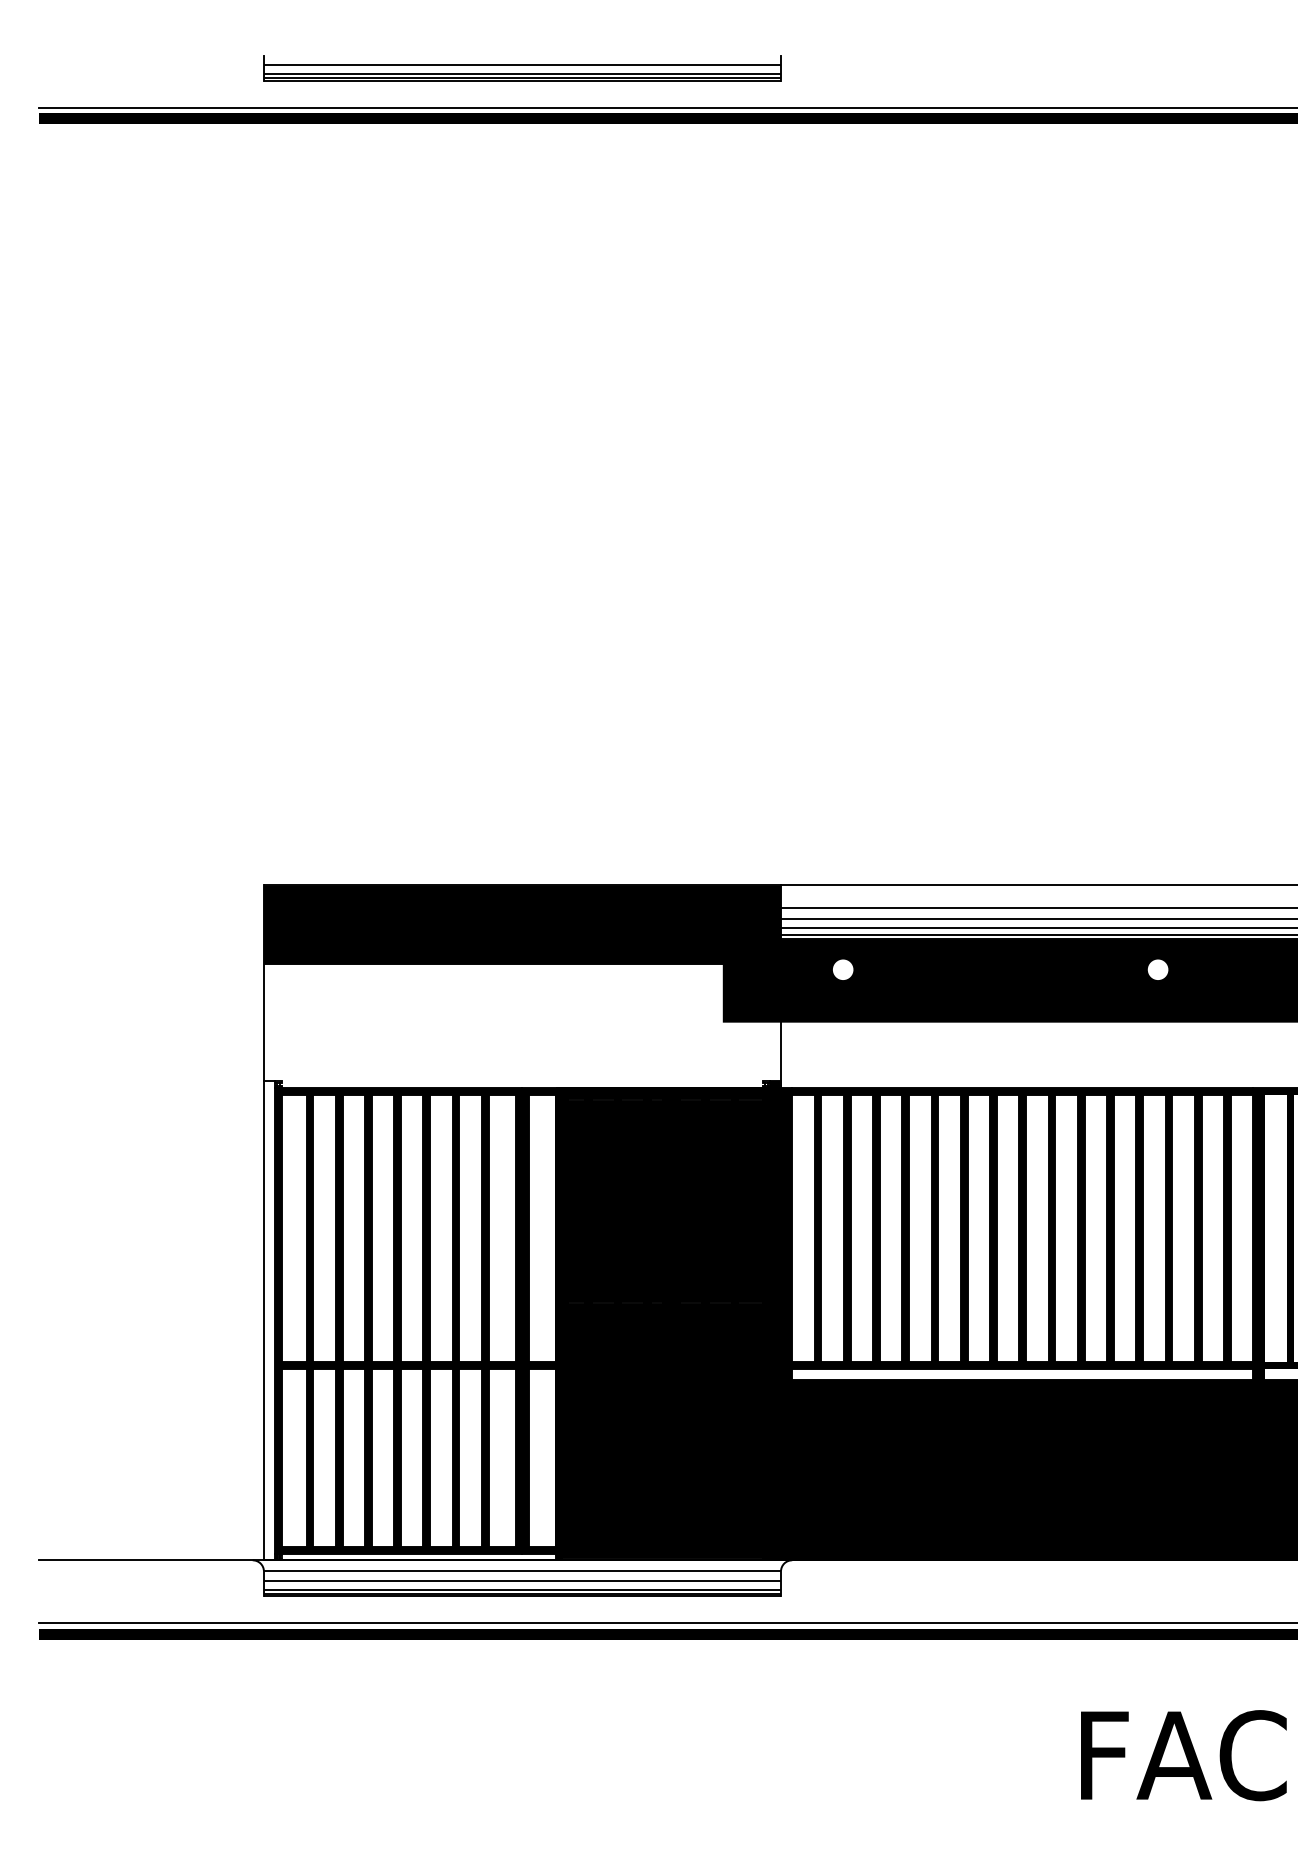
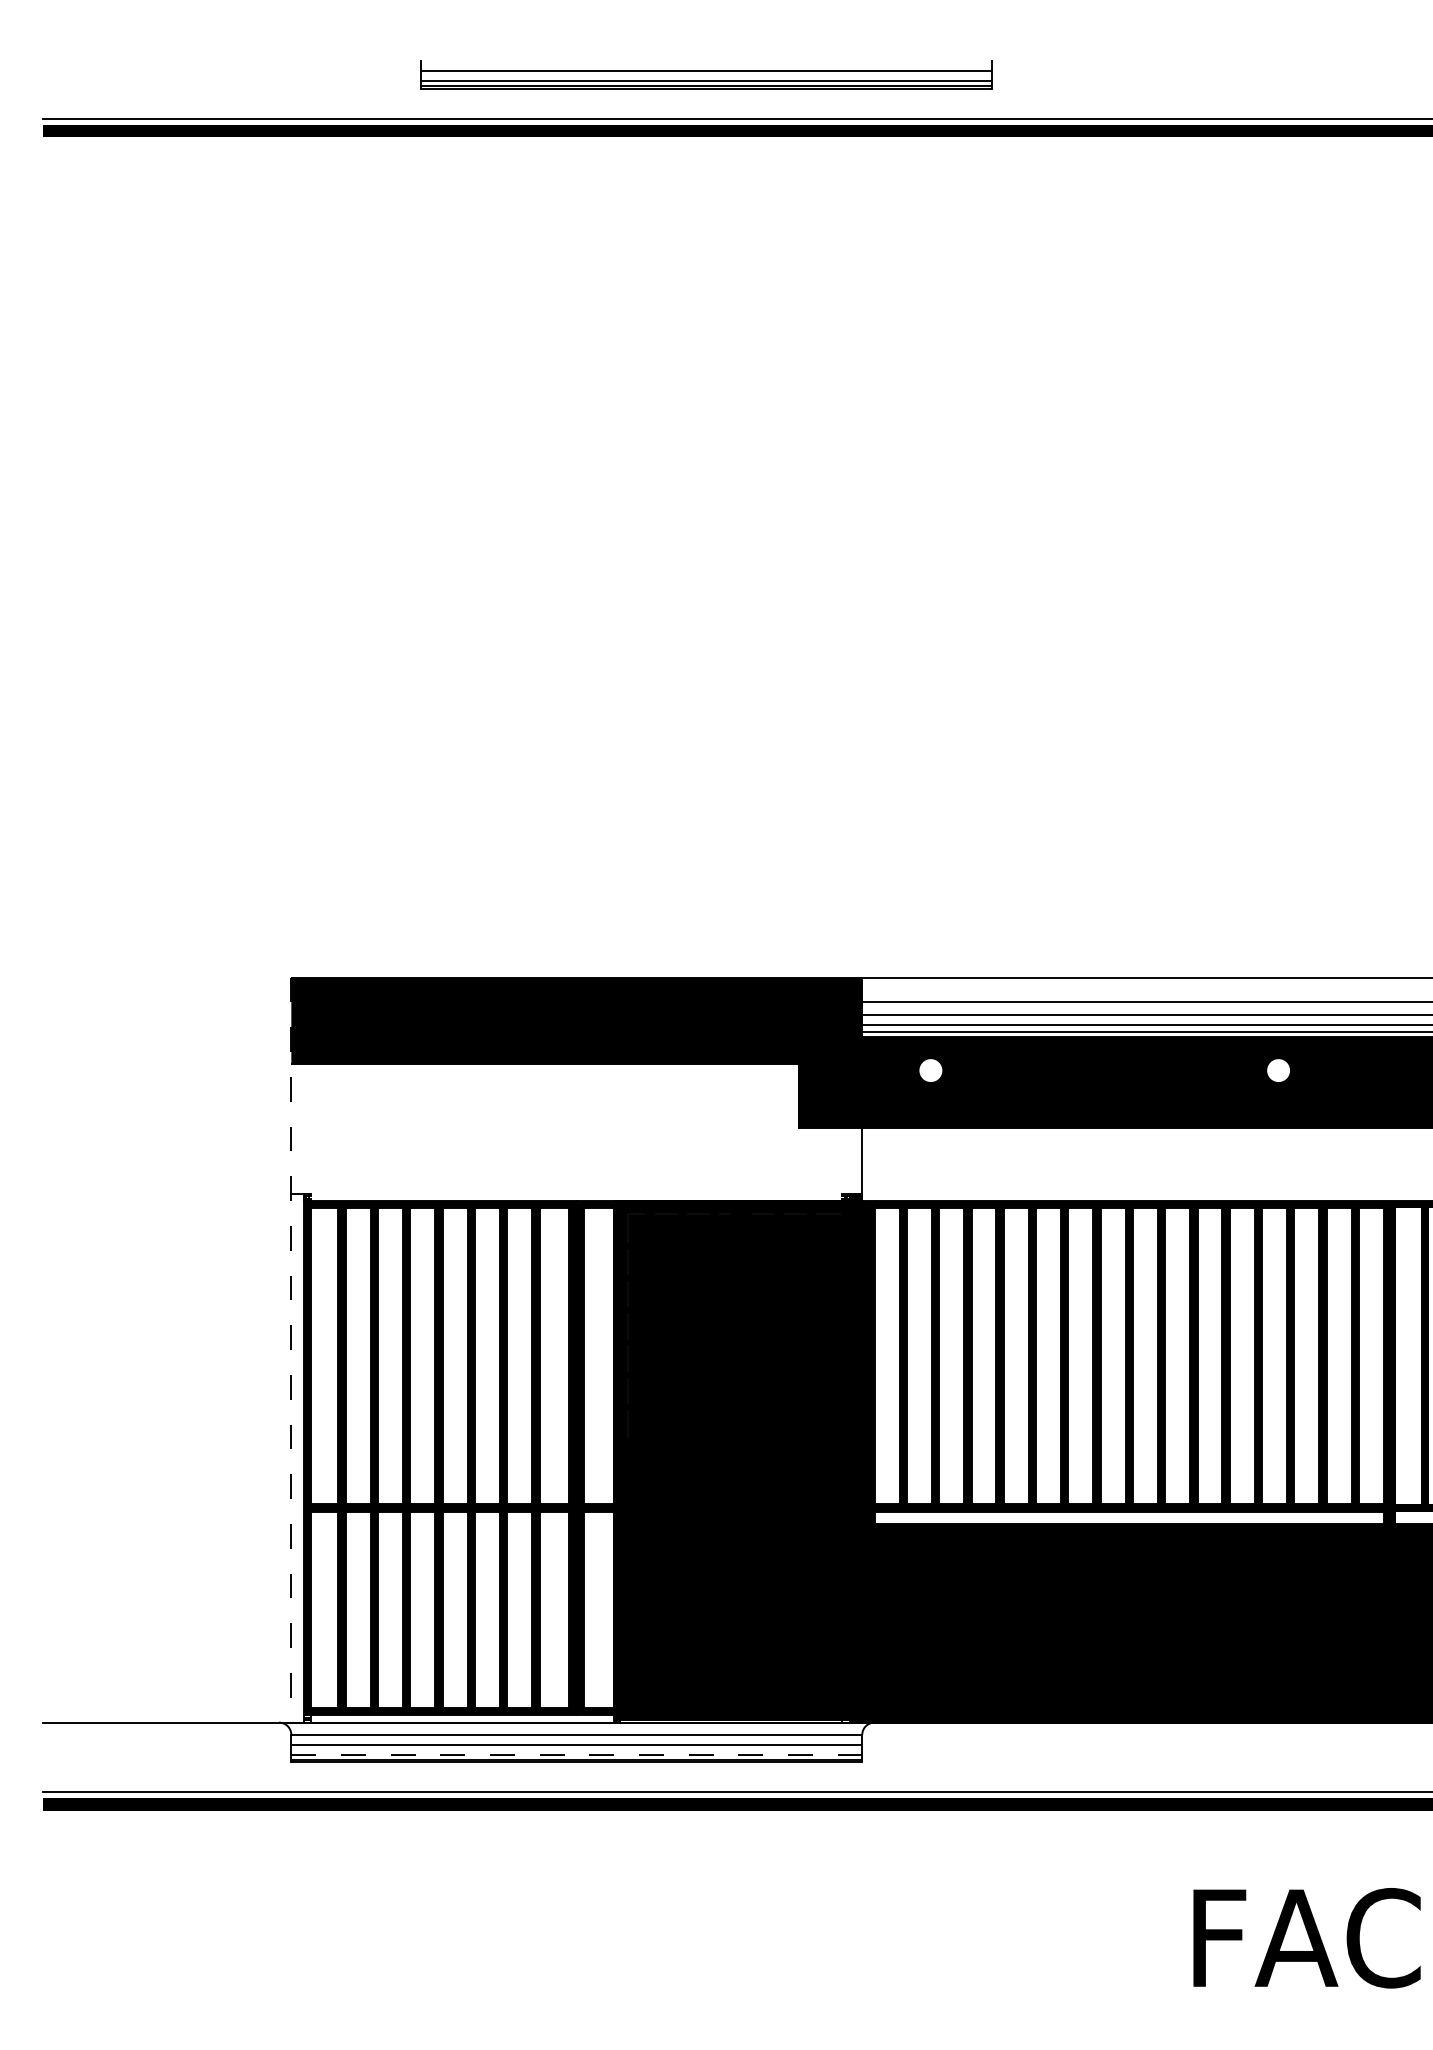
part: (522, 67) -> (706, 74), moved
line: (264, 1223) -> (291, 1350), solid -> dashed
line: (523, 1589) -> (577, 1754), solid -> dashed

